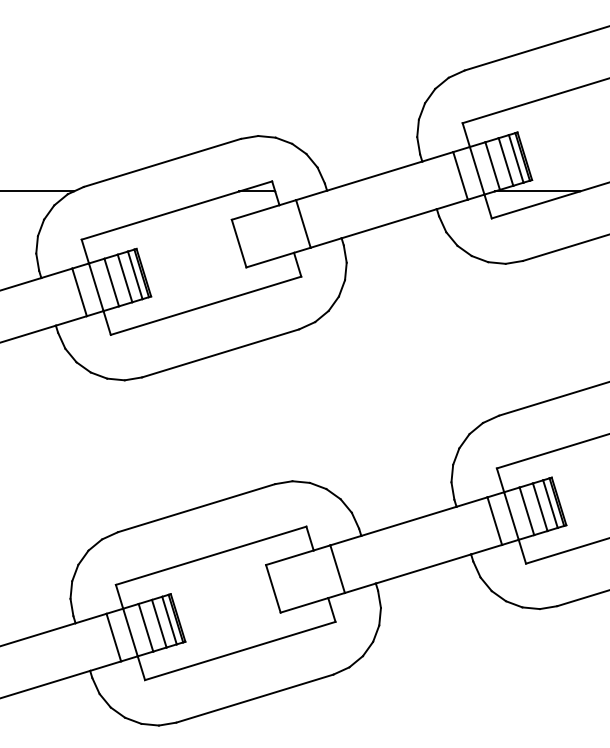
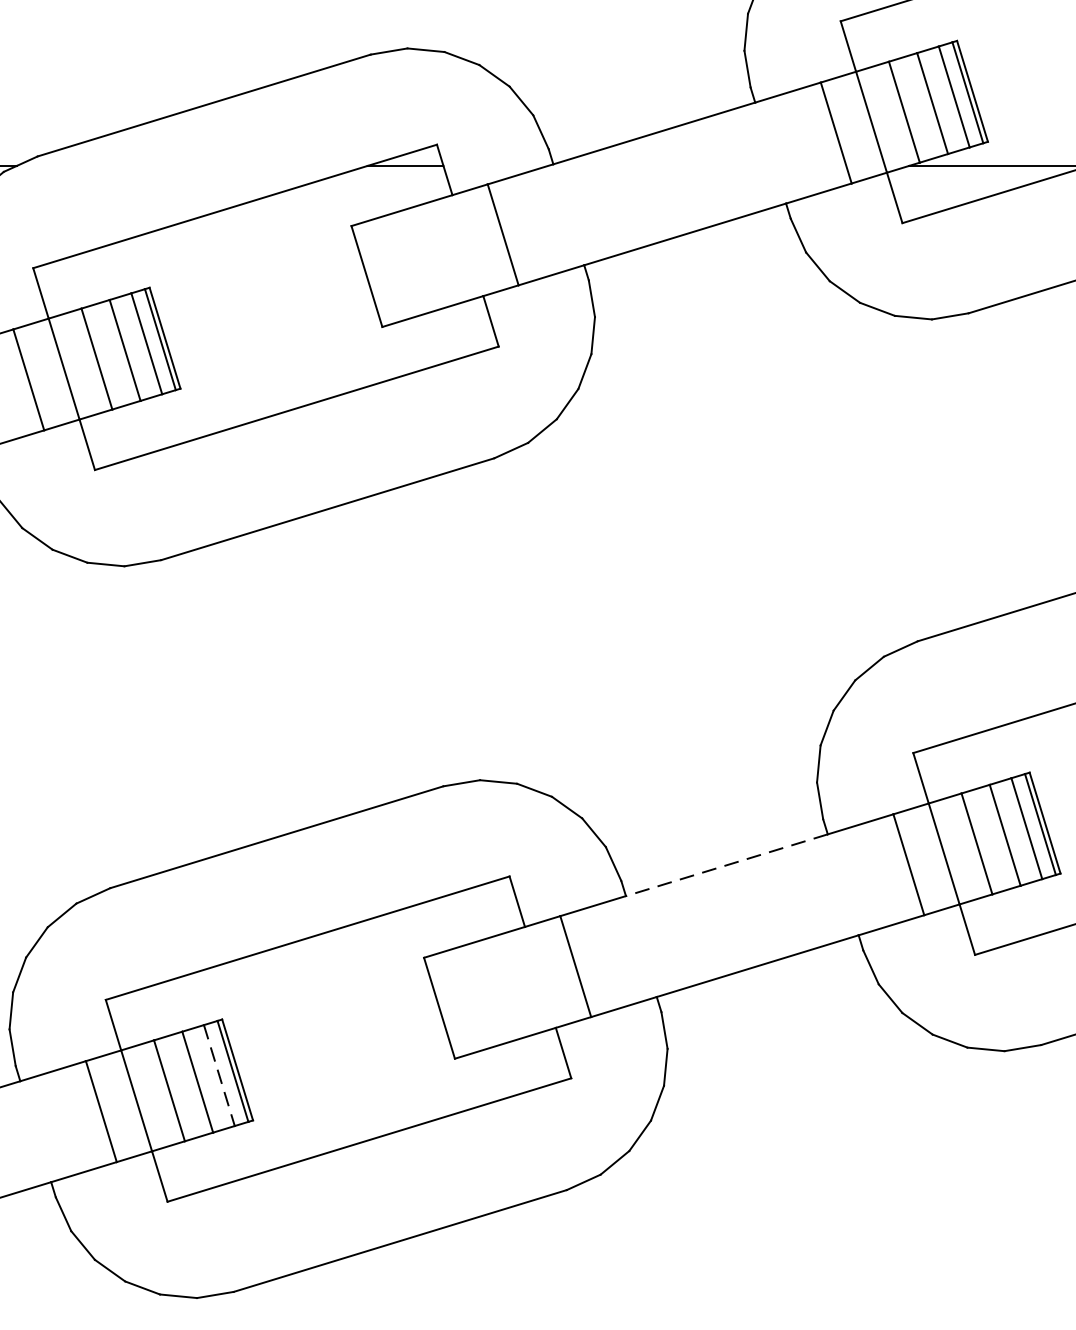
line: (408, 521) -> (725, 865), solid -> dashed
line: (169, 620) -> (219, 1075), solid -> dashed

